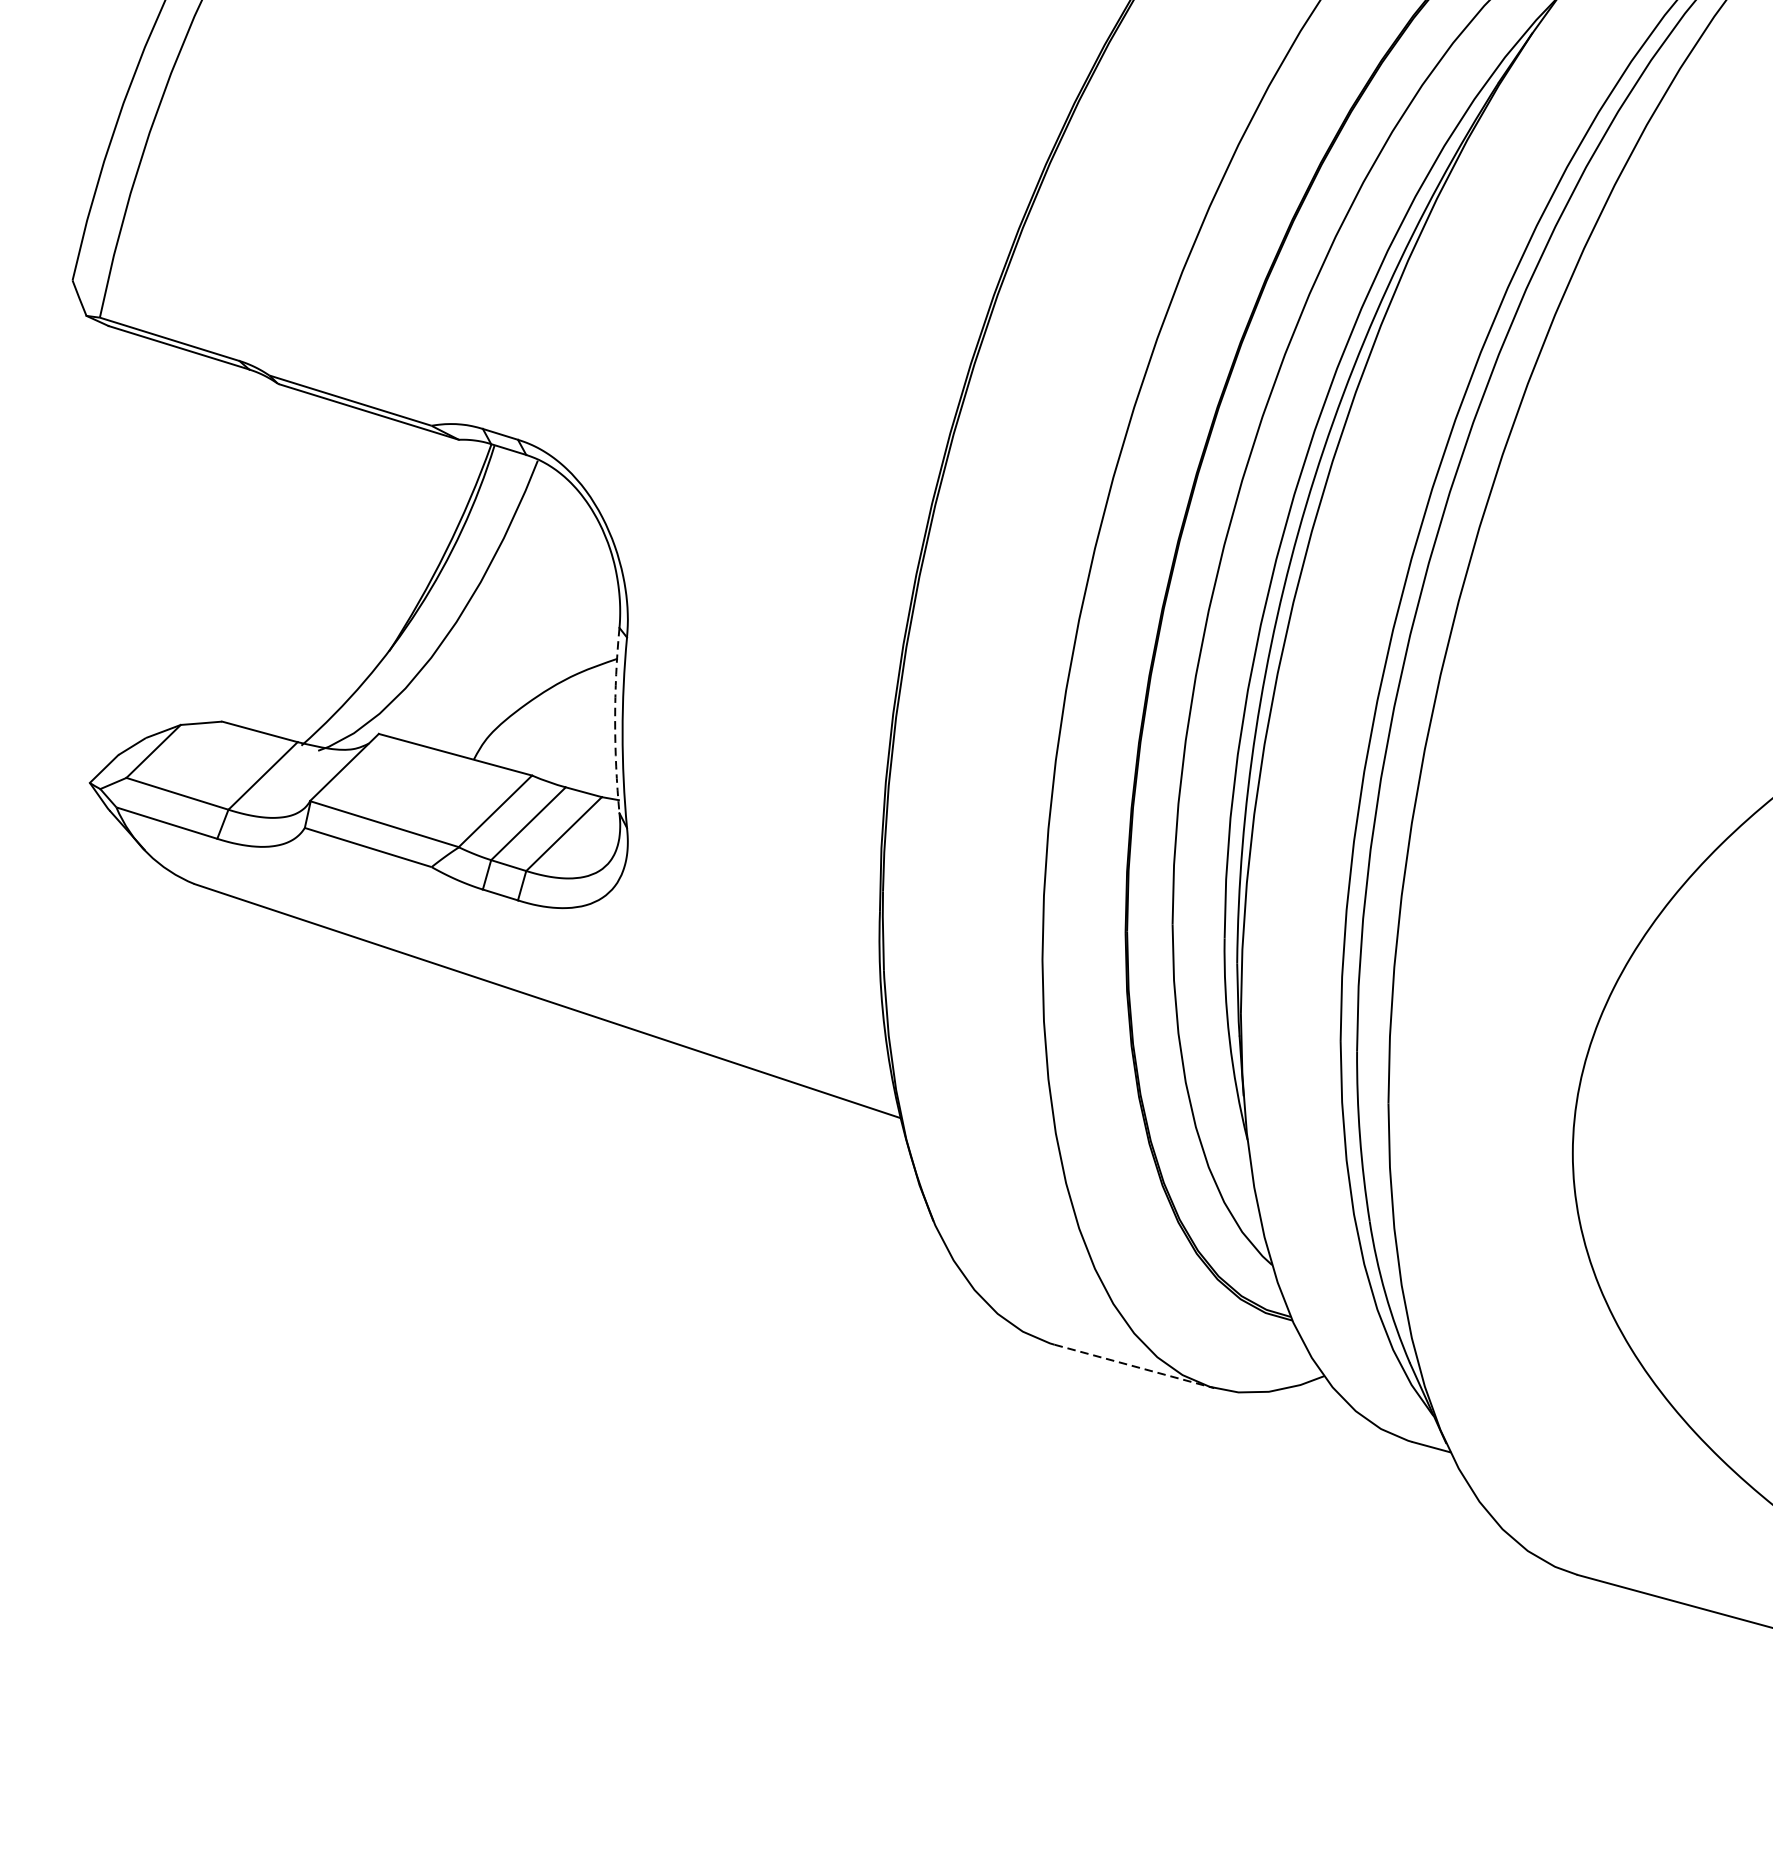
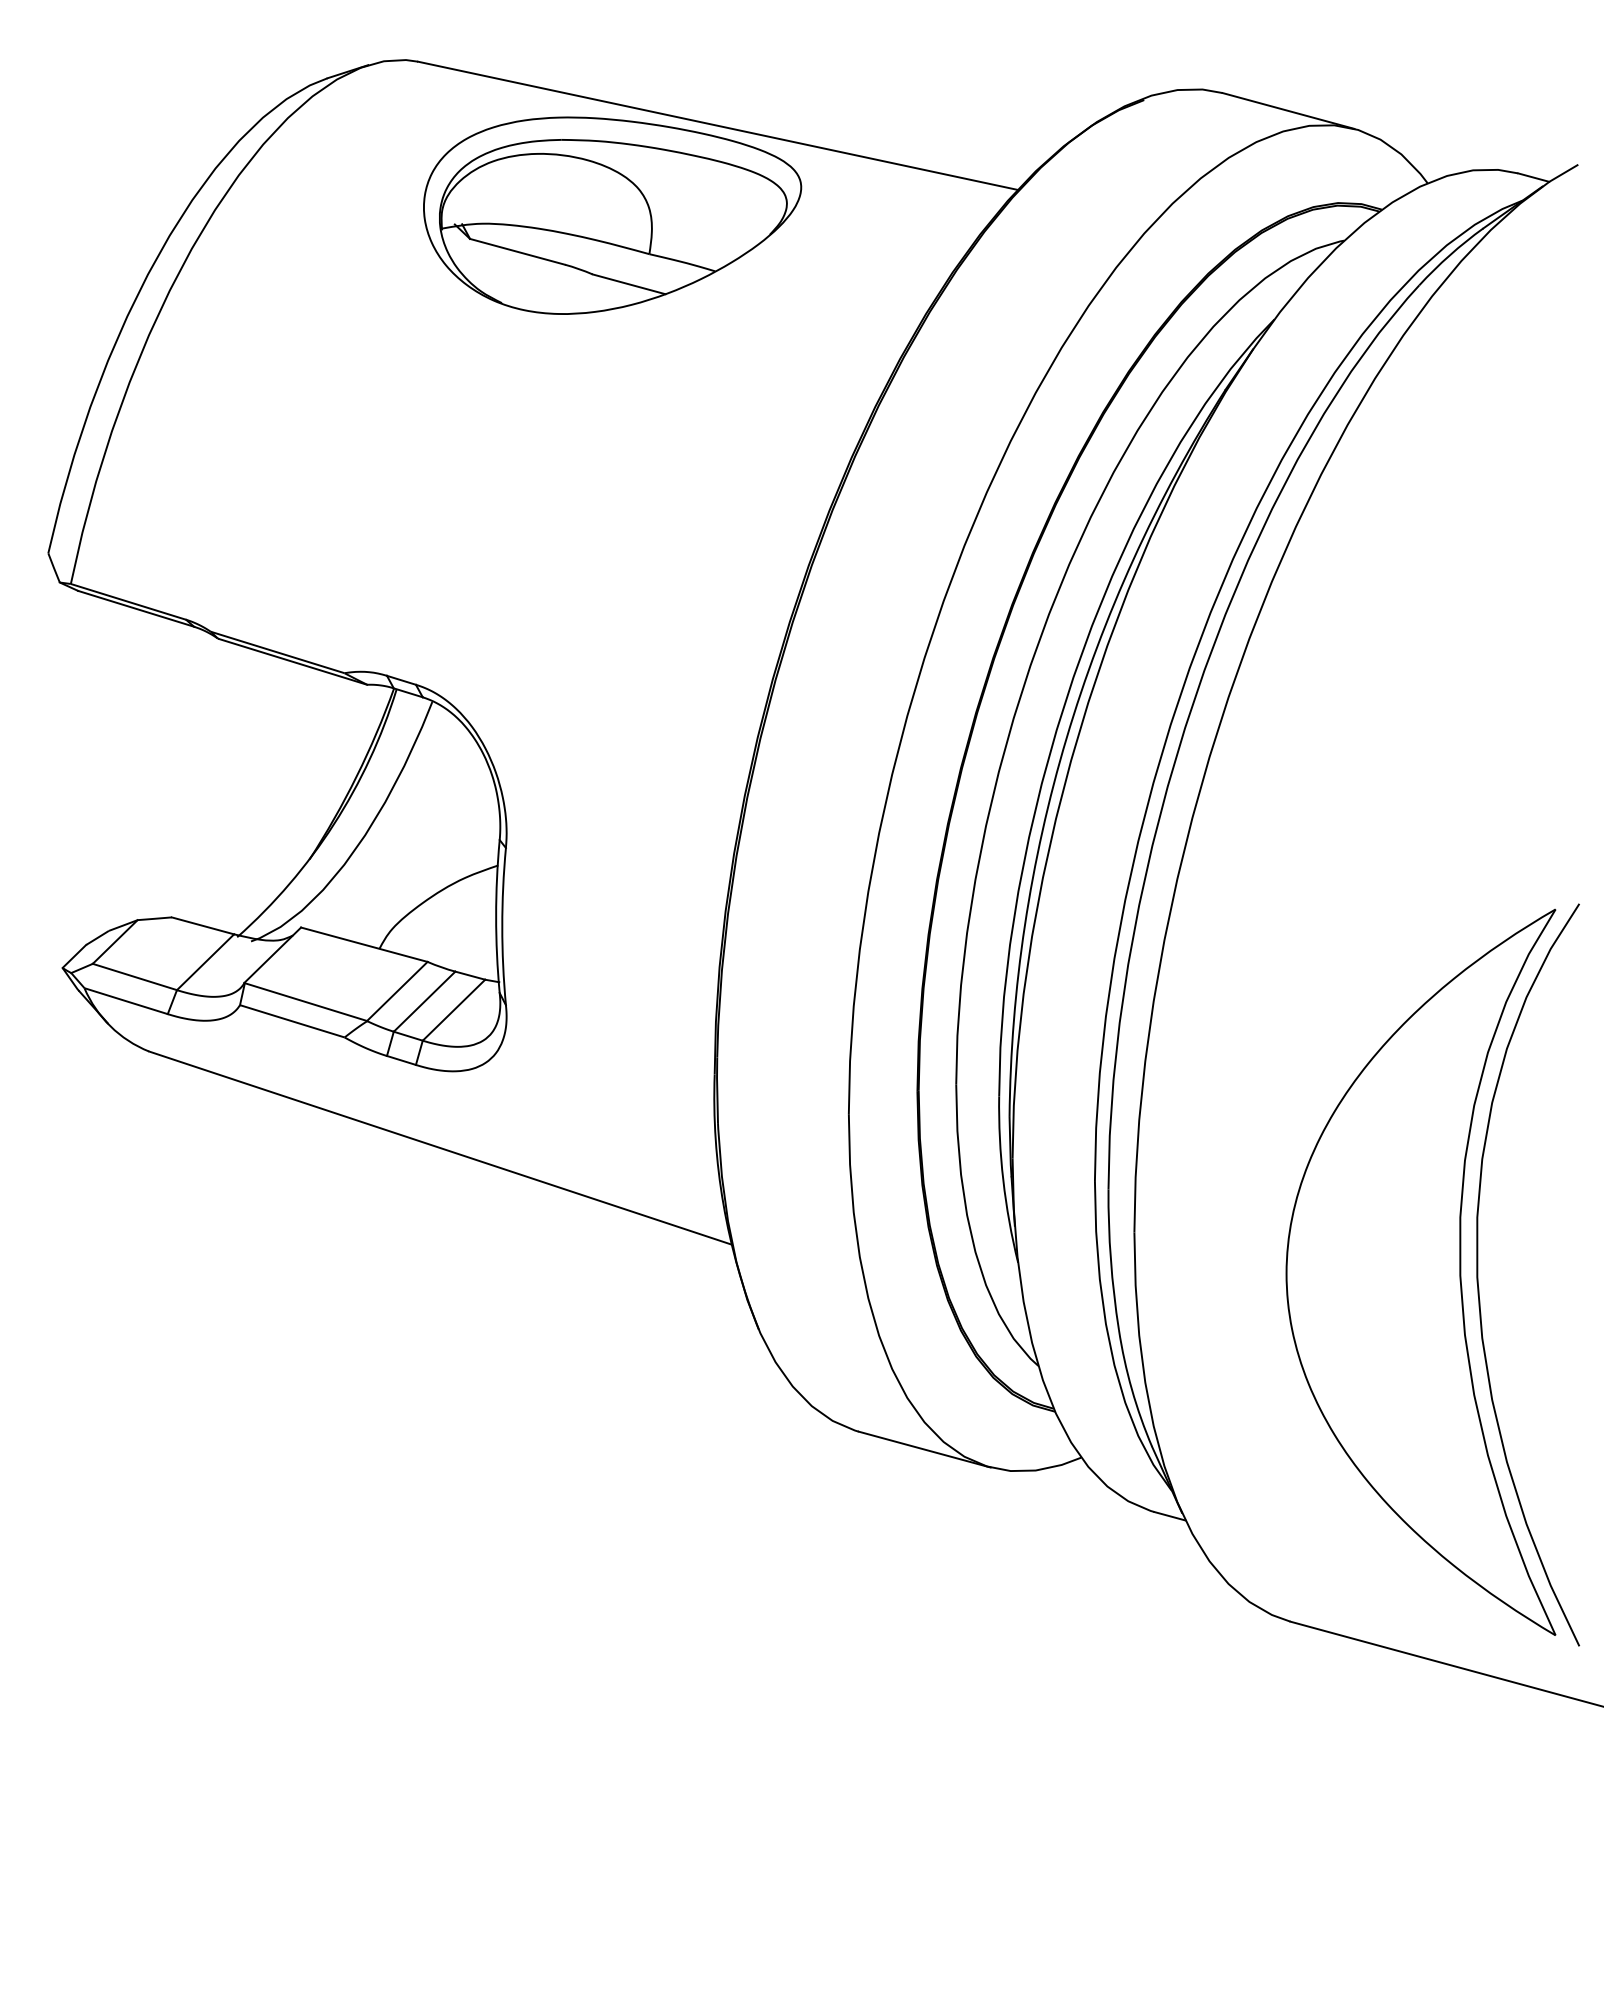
arc: (615, 720) -> (496, 916), dashed -> solid
line: (1135, 1366) -> (925, 1449), dashed -> solid

